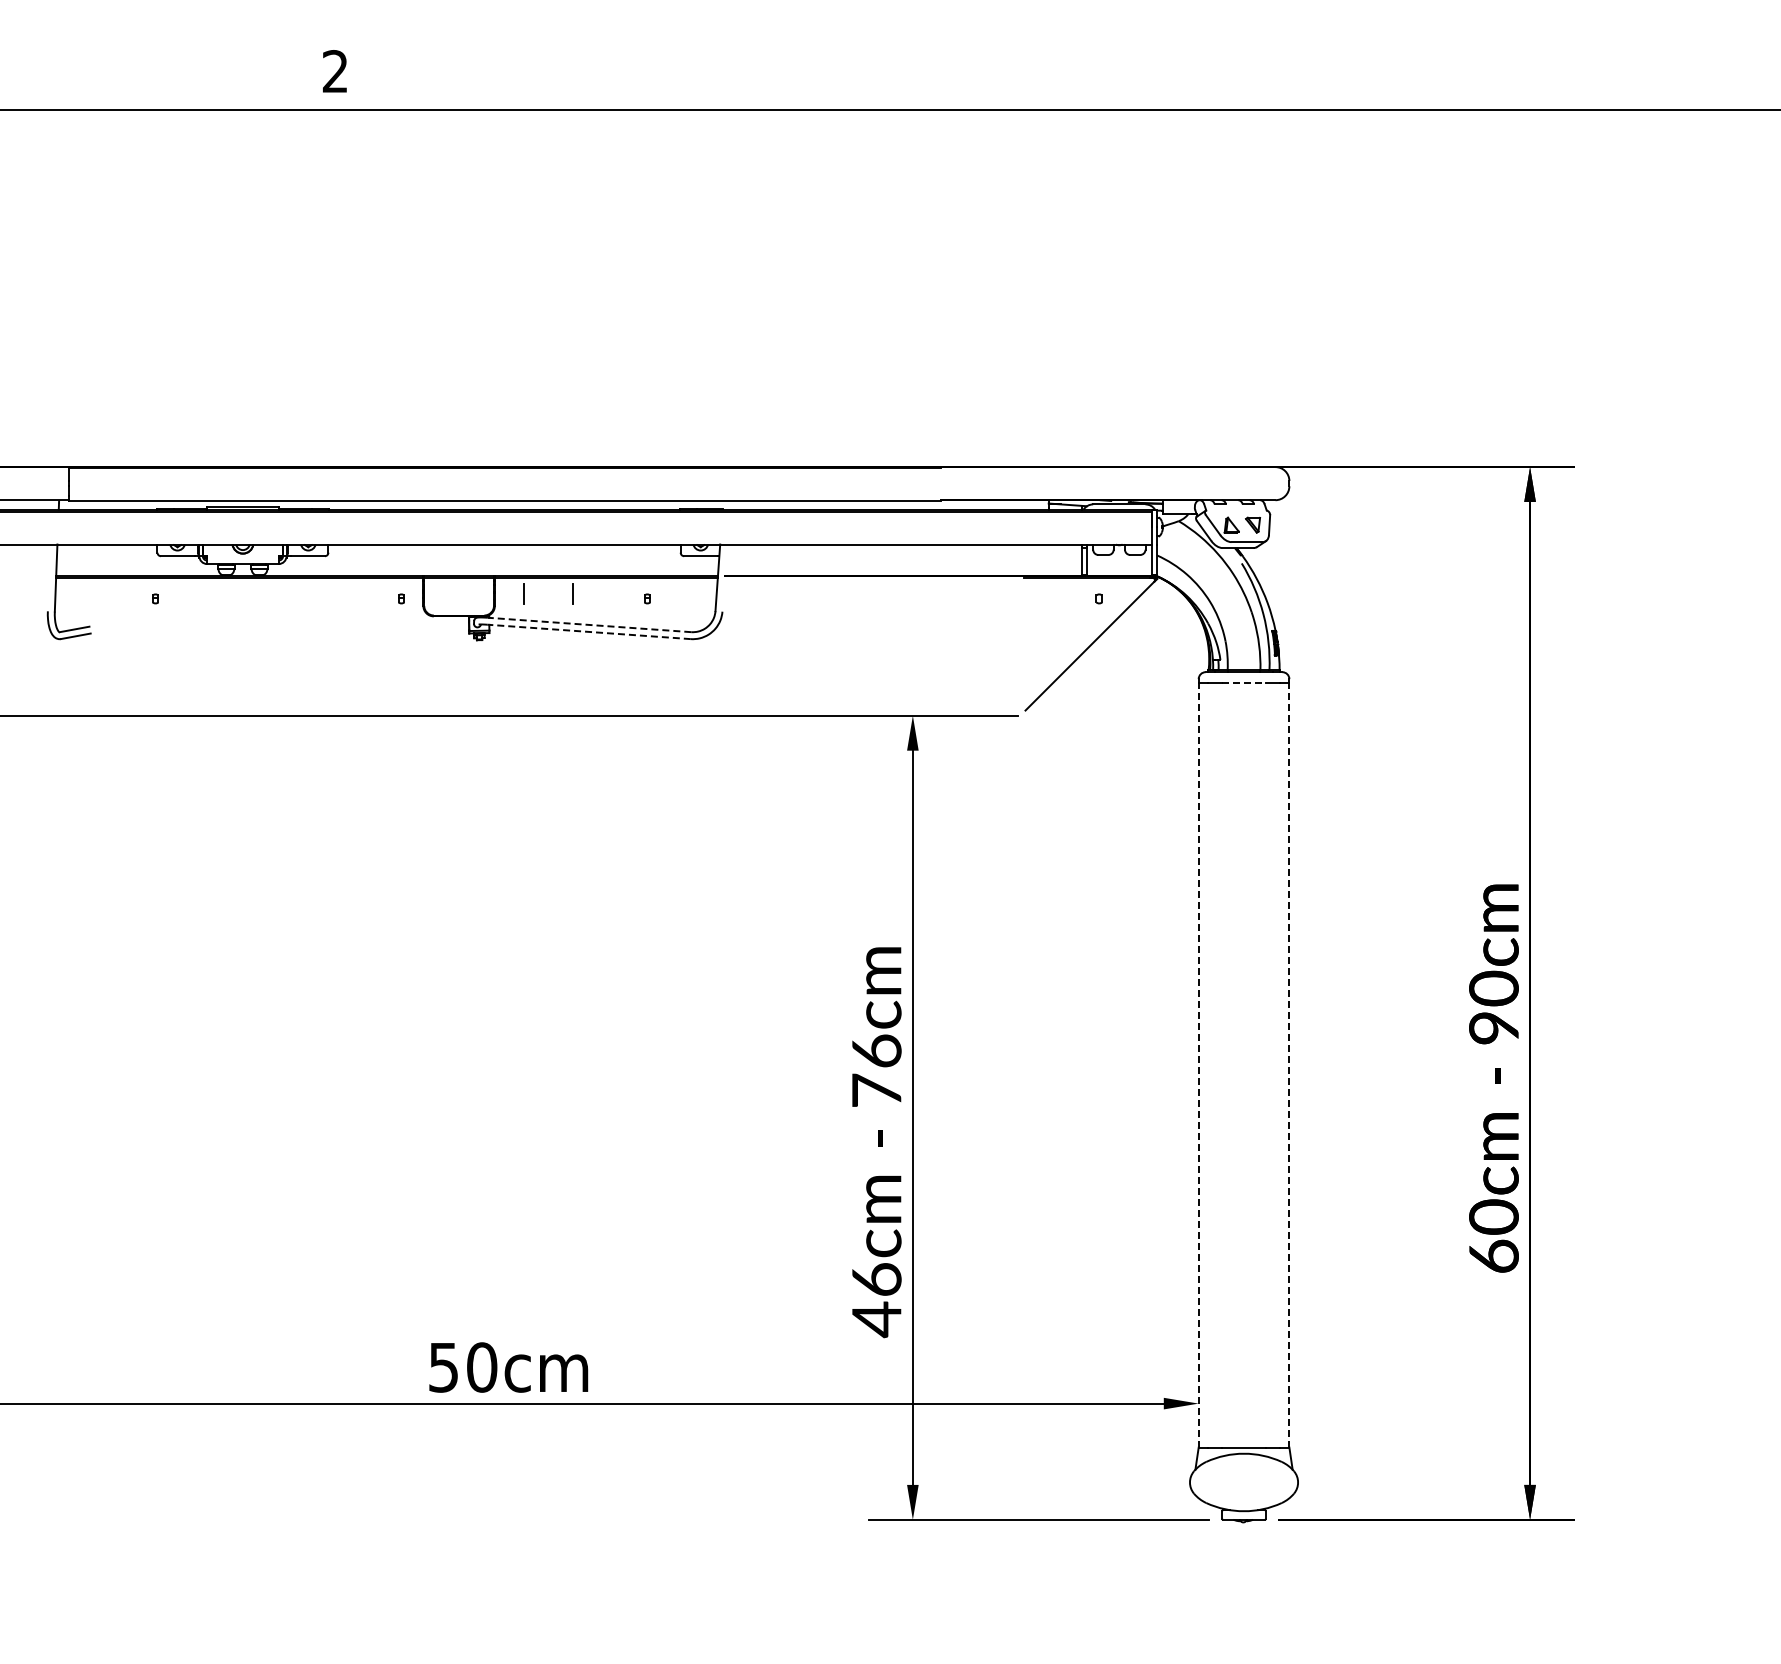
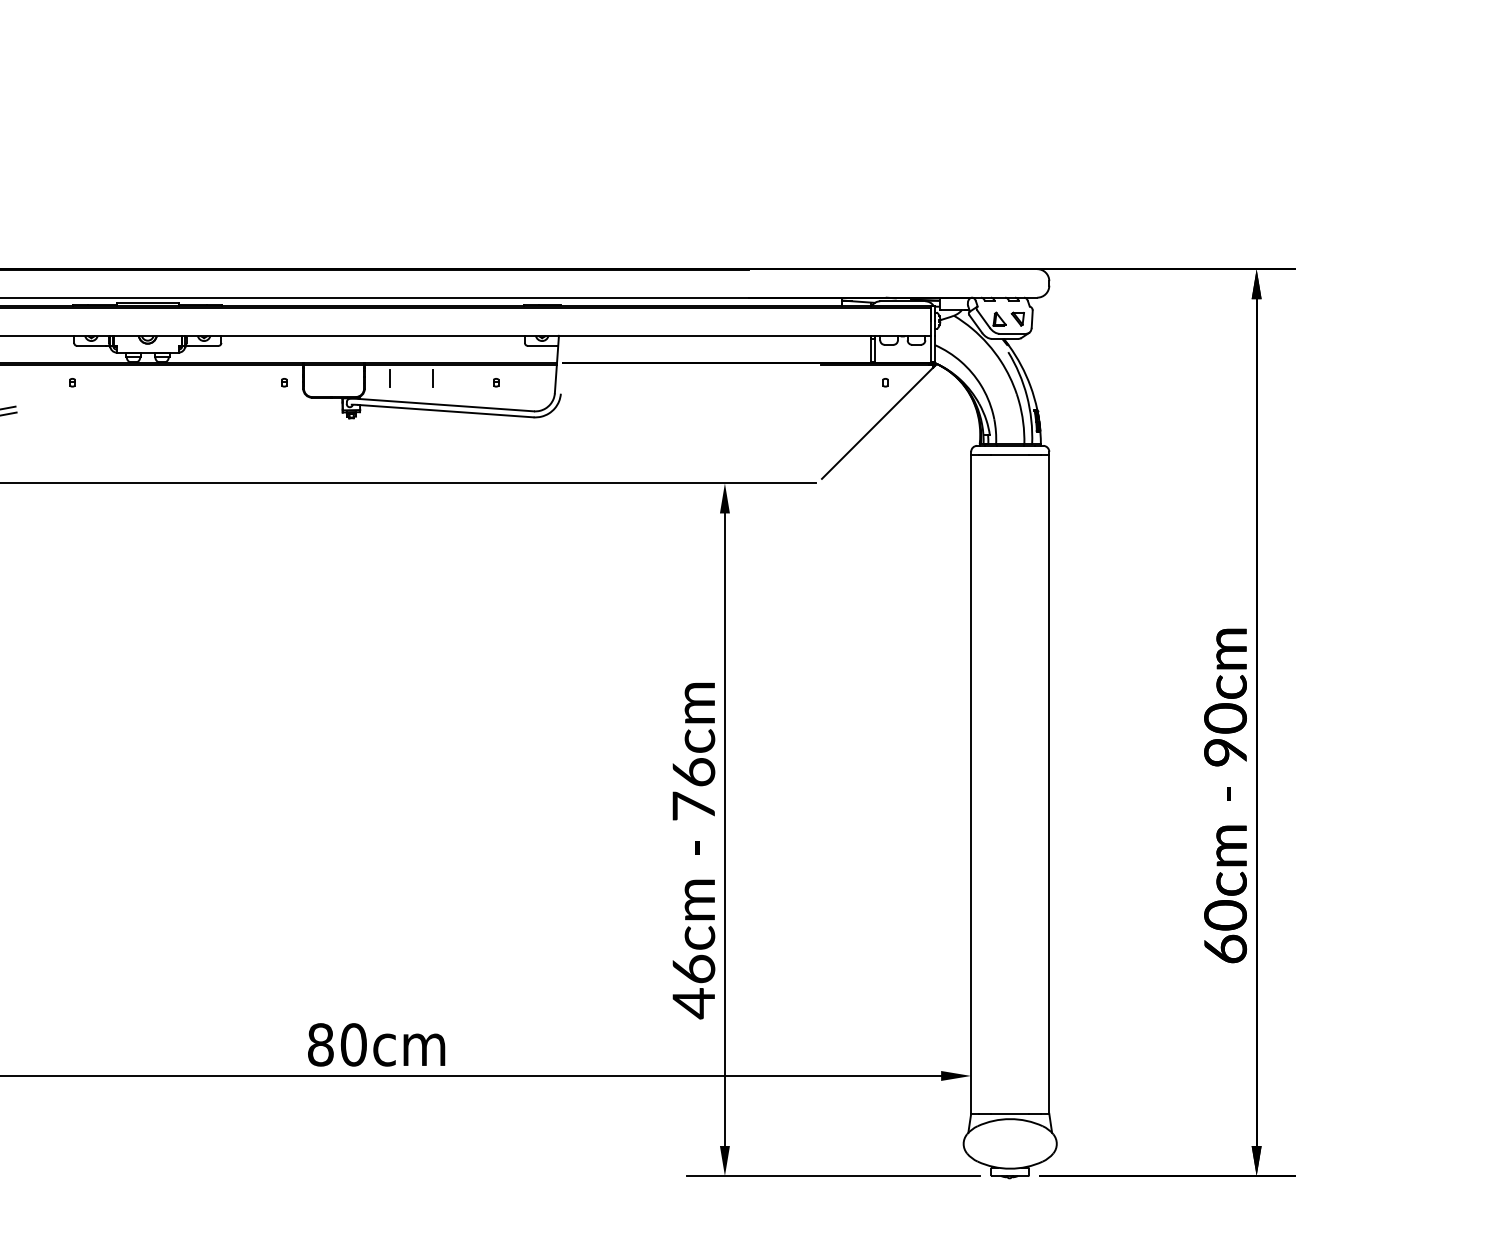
line: (589, 624) -> (446, 404), dashed -> solid
line: (588, 631) -> (445, 410), dashed -> solid
line: (1244, 682) -> (1010, 454), dashed -> solid
line: (1198, 1064) -> (970, 783), dashed -> solid
line: (1289, 1064) -> (1049, 783), dashed -> solid
text: (443, 1367) -> (320, 1044), 50cm -> 80cm

